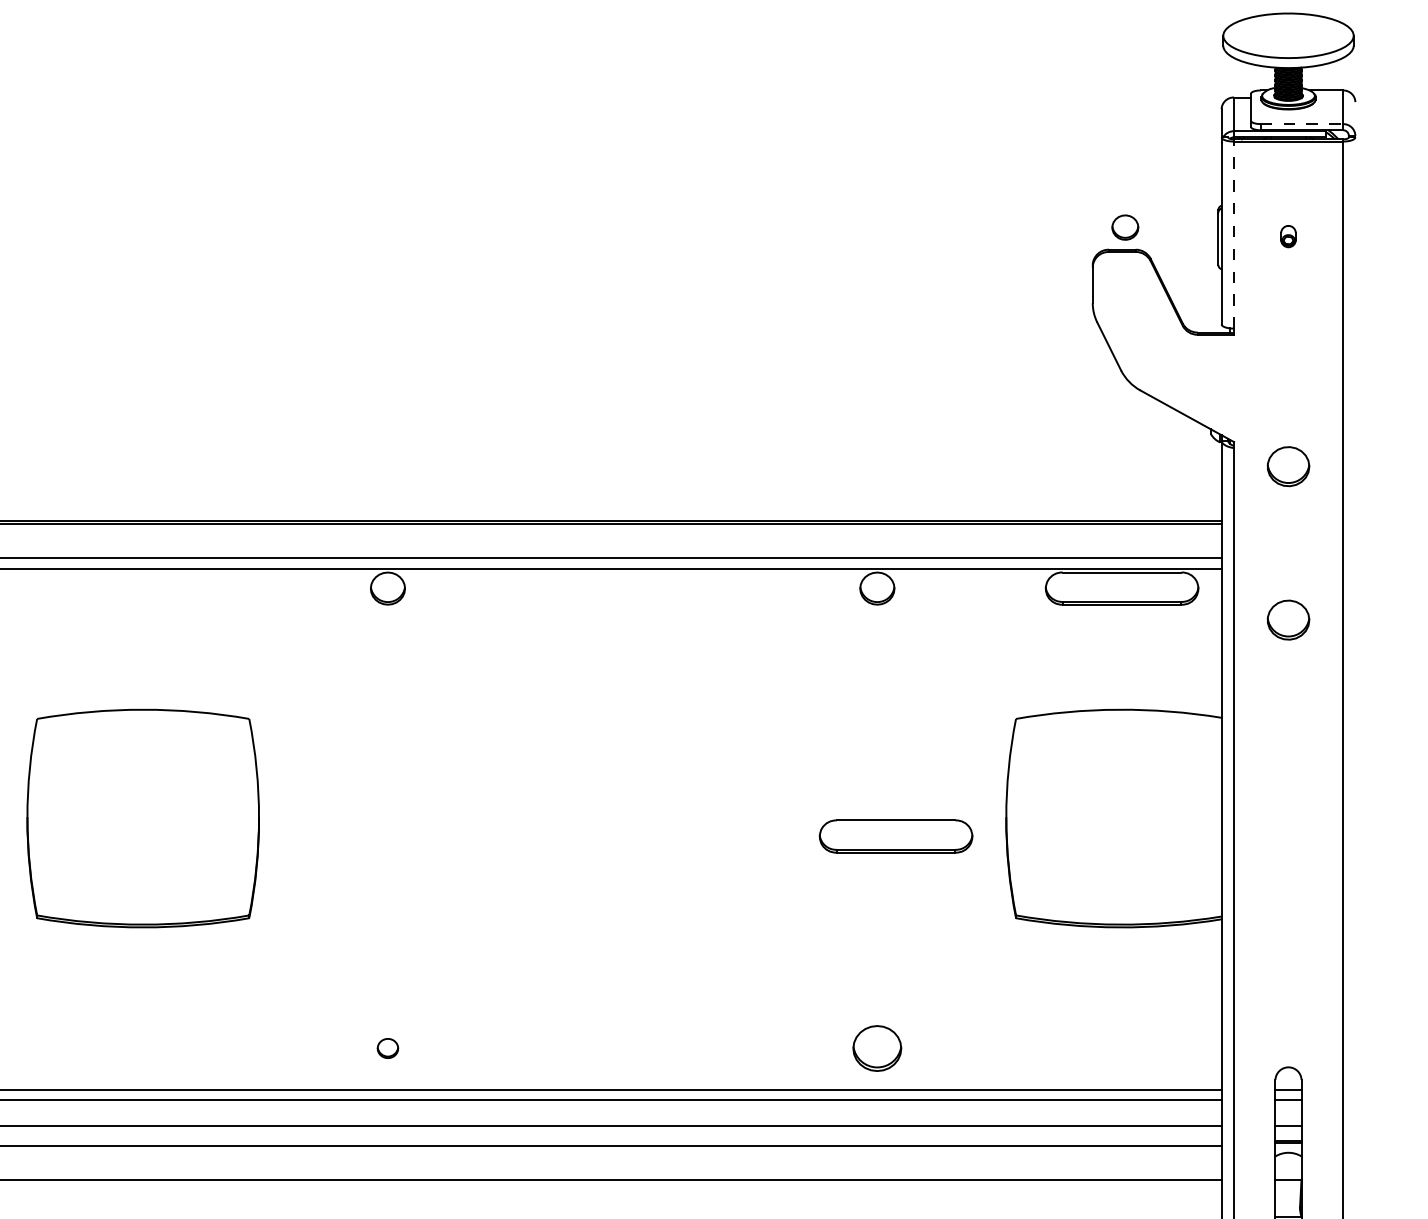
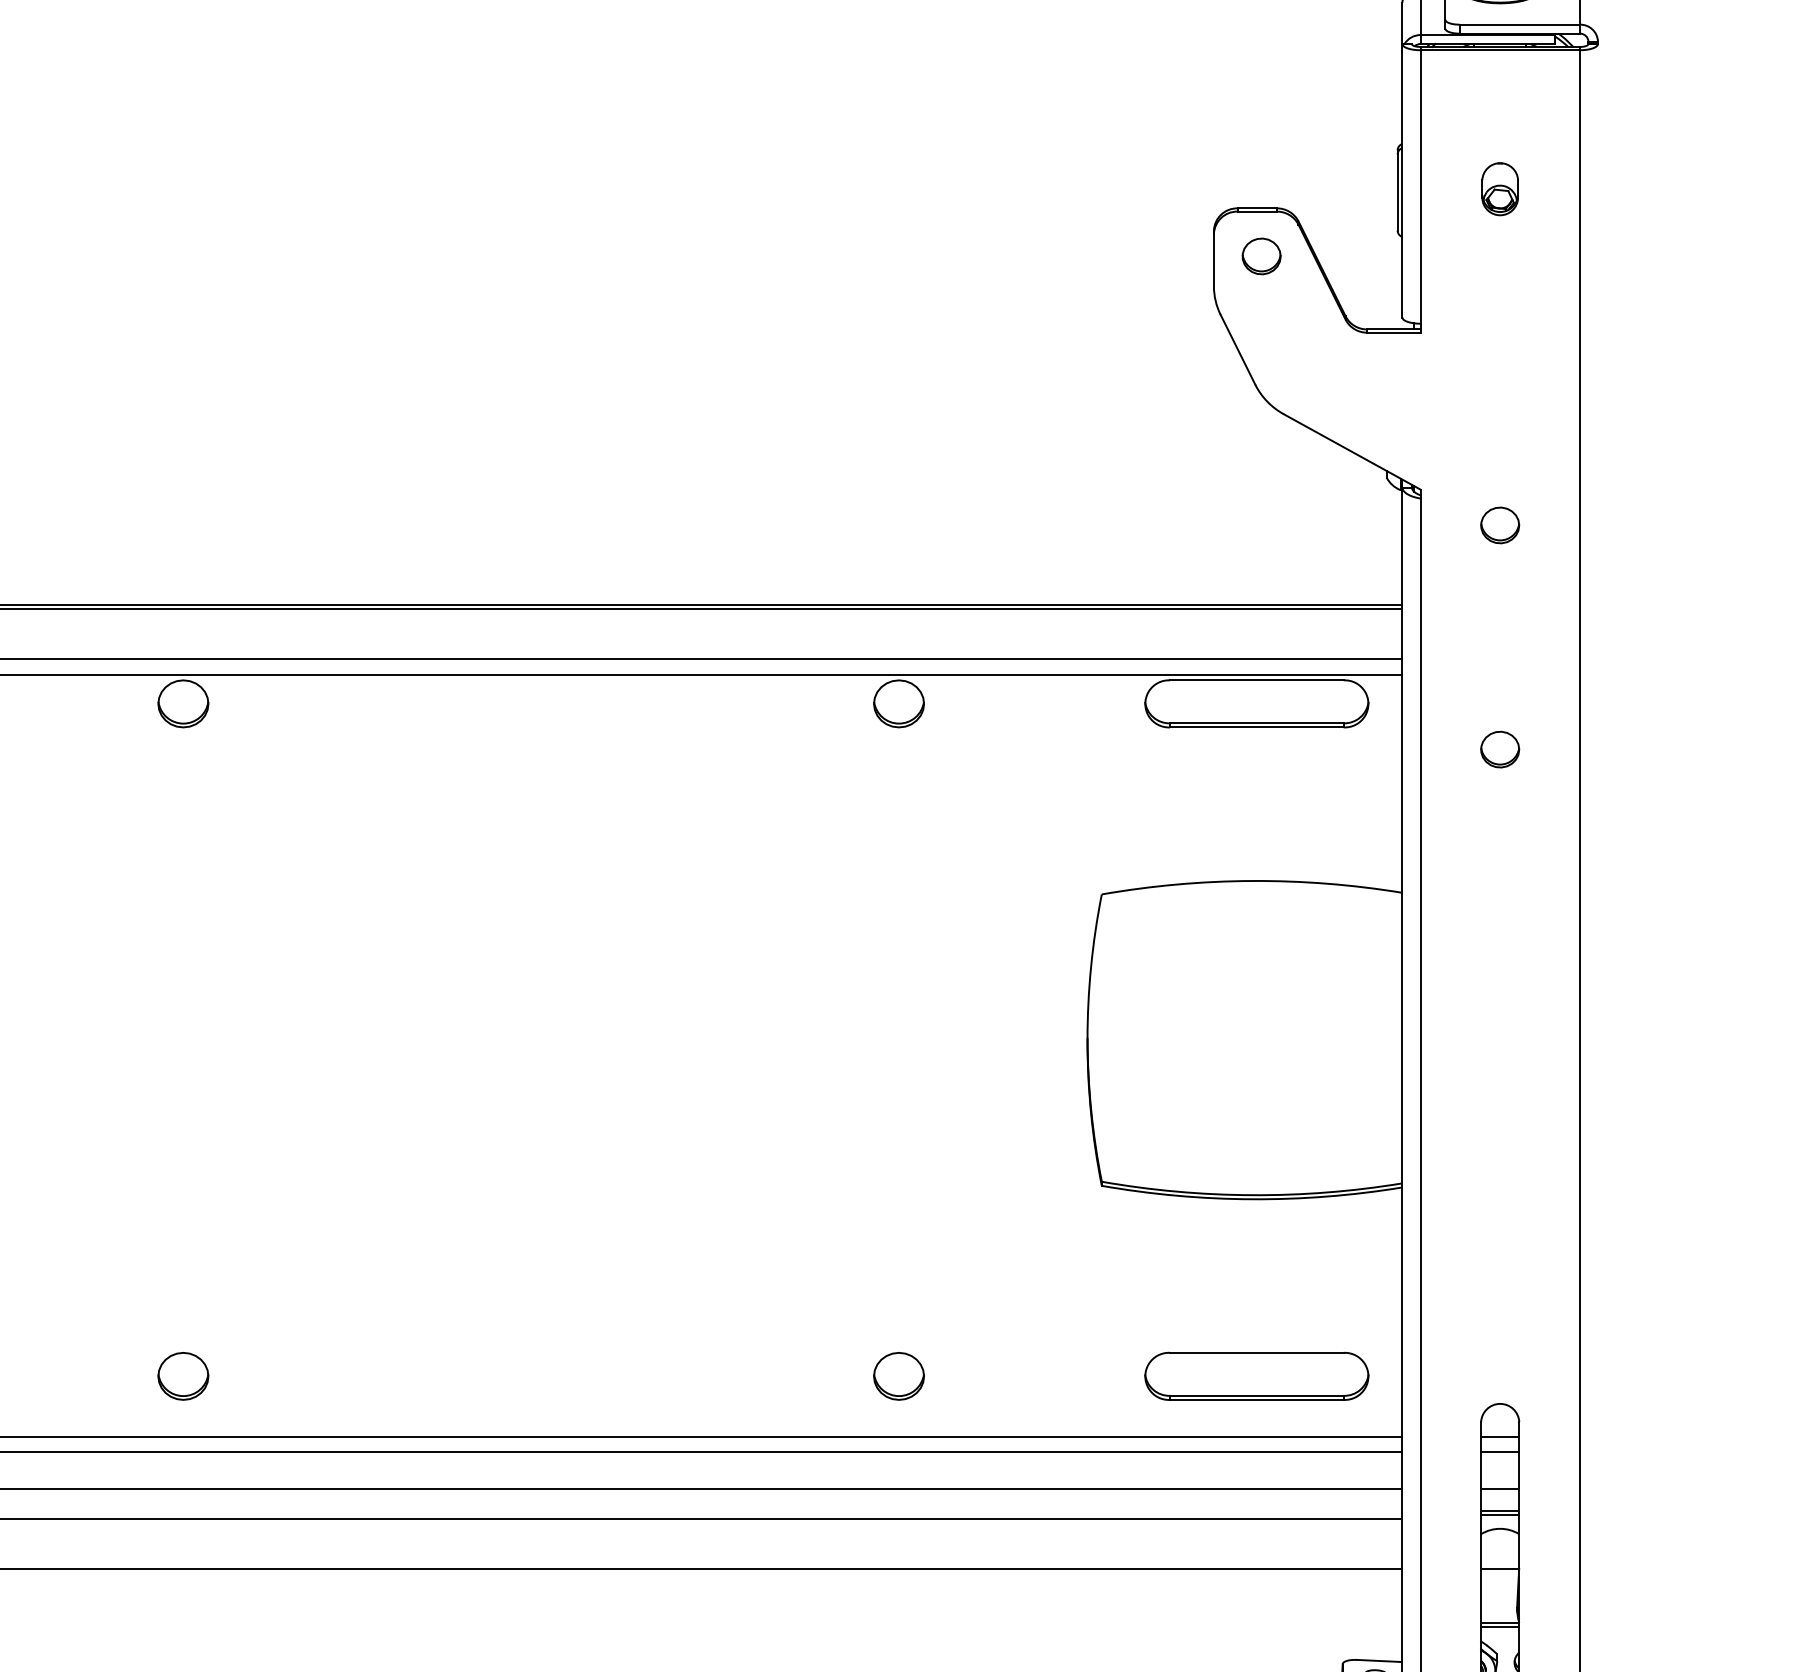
line: (1302, 124) -> (1520, 25), dashed -> solid
part: (1125, 227) -> (1261, 256), moved
line: (1234, 235) -> (1421, 187), dashed -> solid
part: (1288, 236) -> (1500, 189), size x1.67
part: (1288, 466) -> (1500, 525), size x0.62
part: (1288, 619) -> (1500, 749), size x0.62
part: (895, 836) -> (1255, 1376), moved
part: (387, 1048) -> (182, 1376), size x1.67
part: (877, 1048) -> (899, 1376), size x0.71

